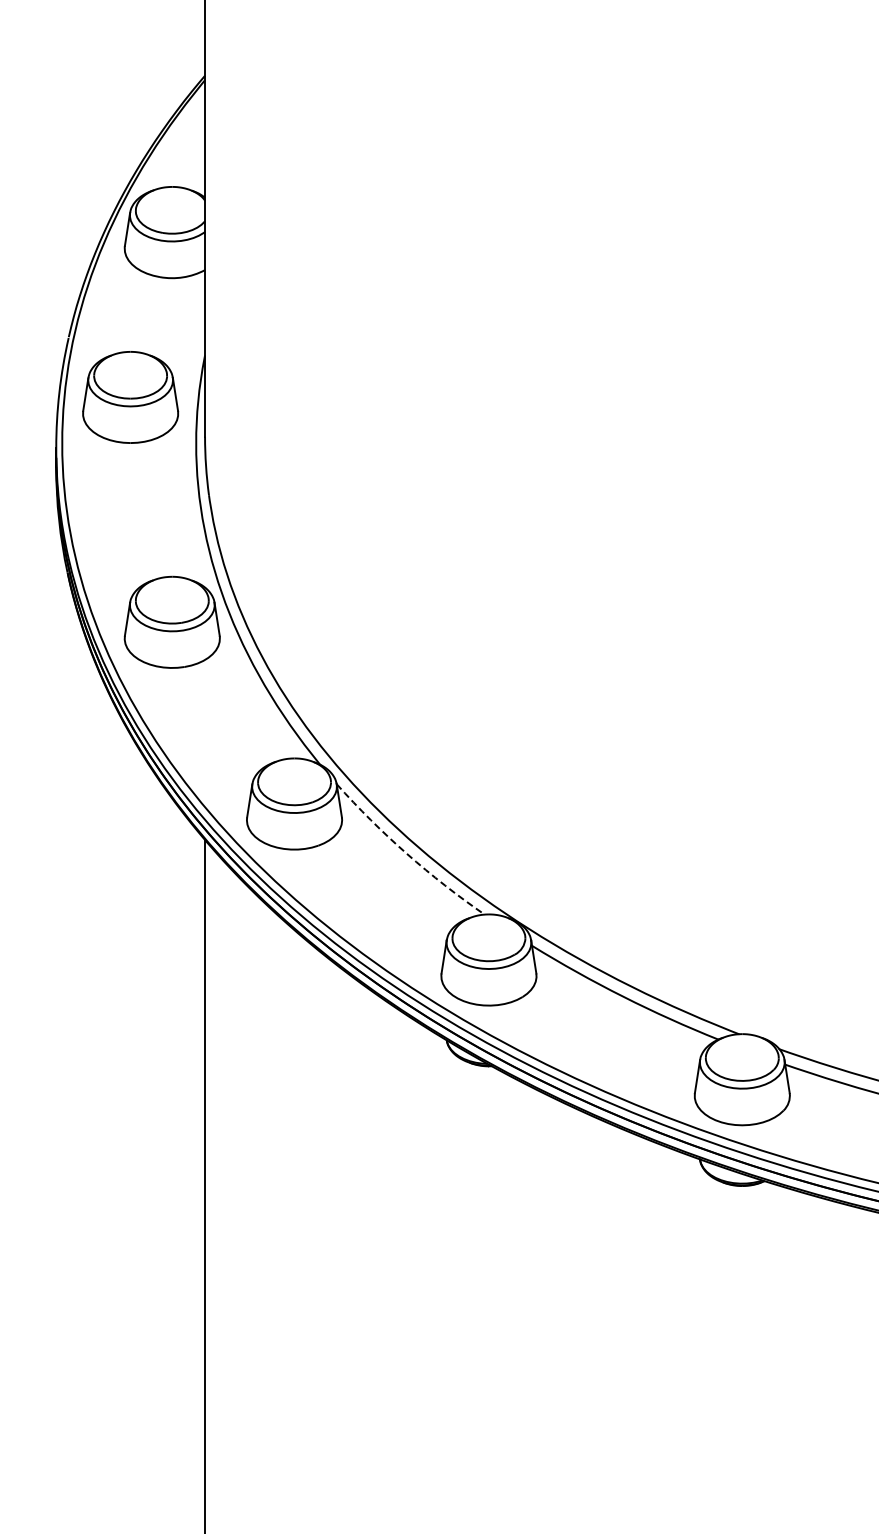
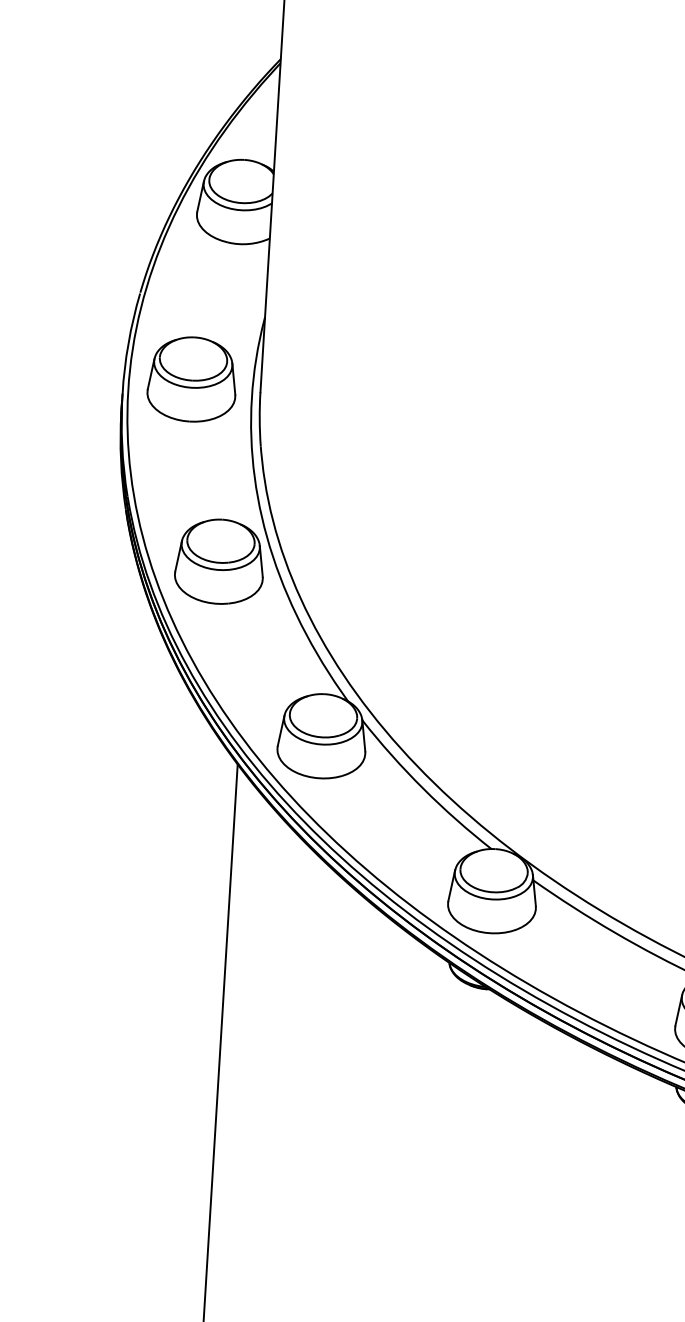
part: (130, 397) -> (192, 379), moved
arc: (407, 853) -> (423, 788), dashed -> solid

